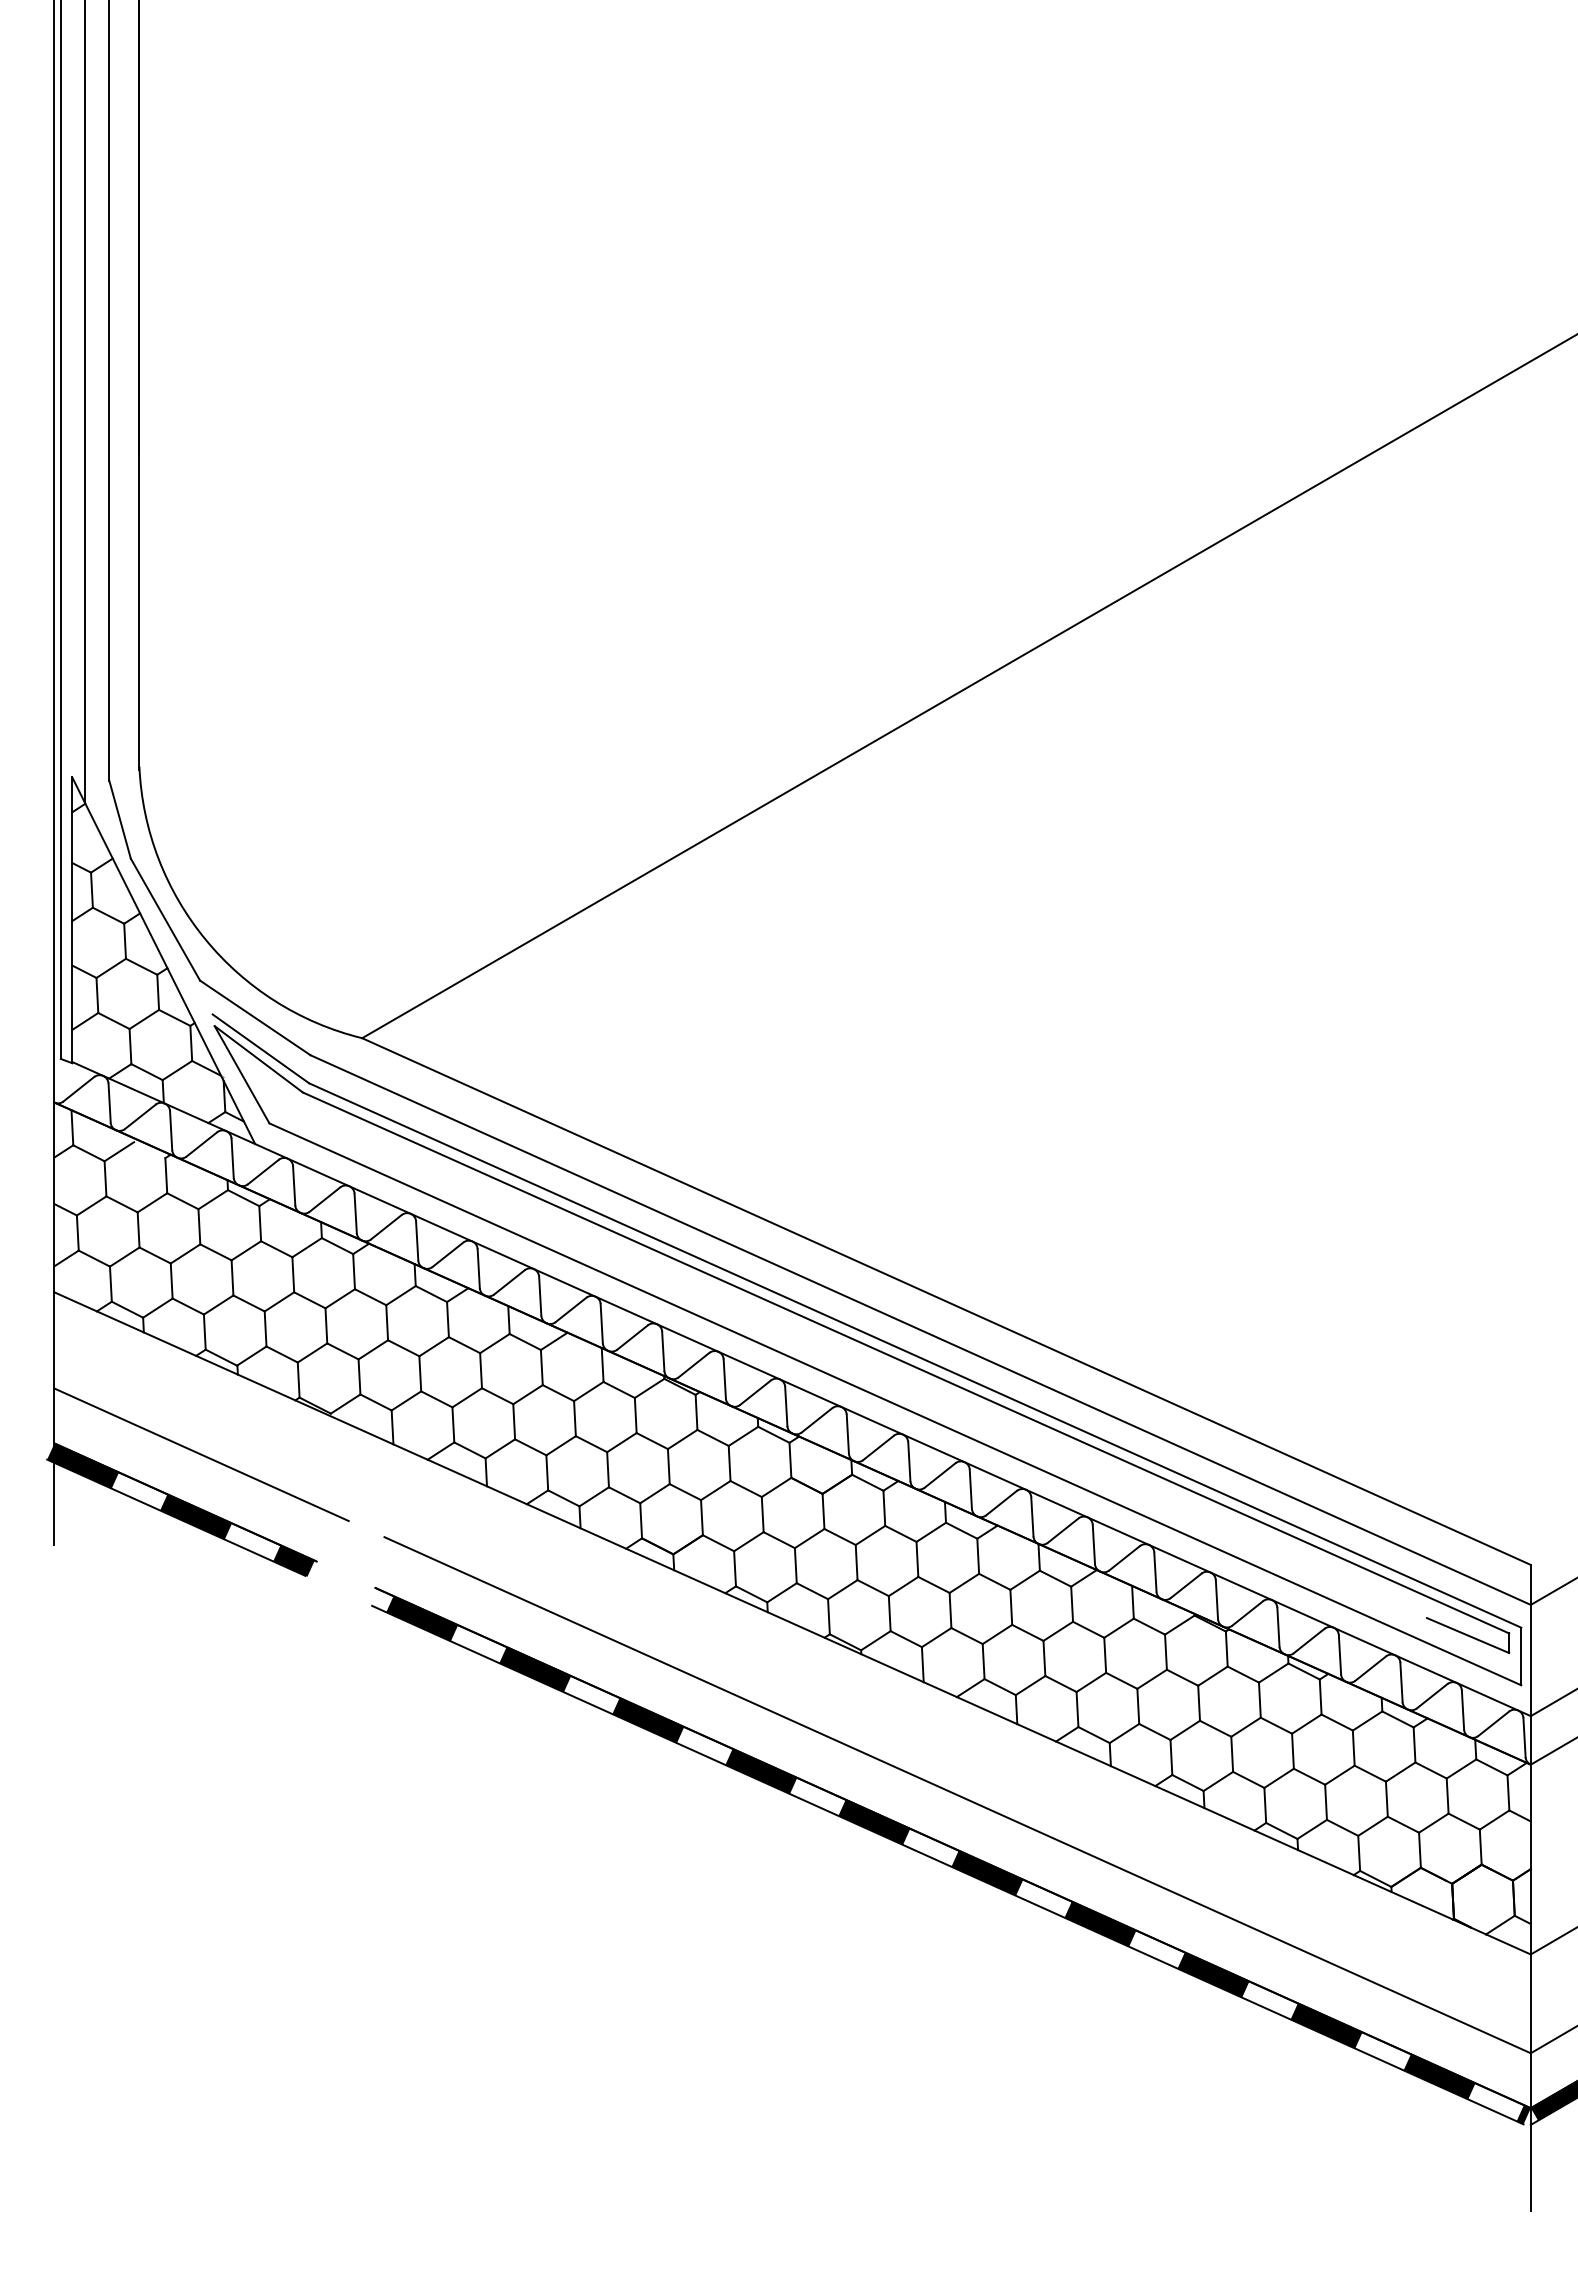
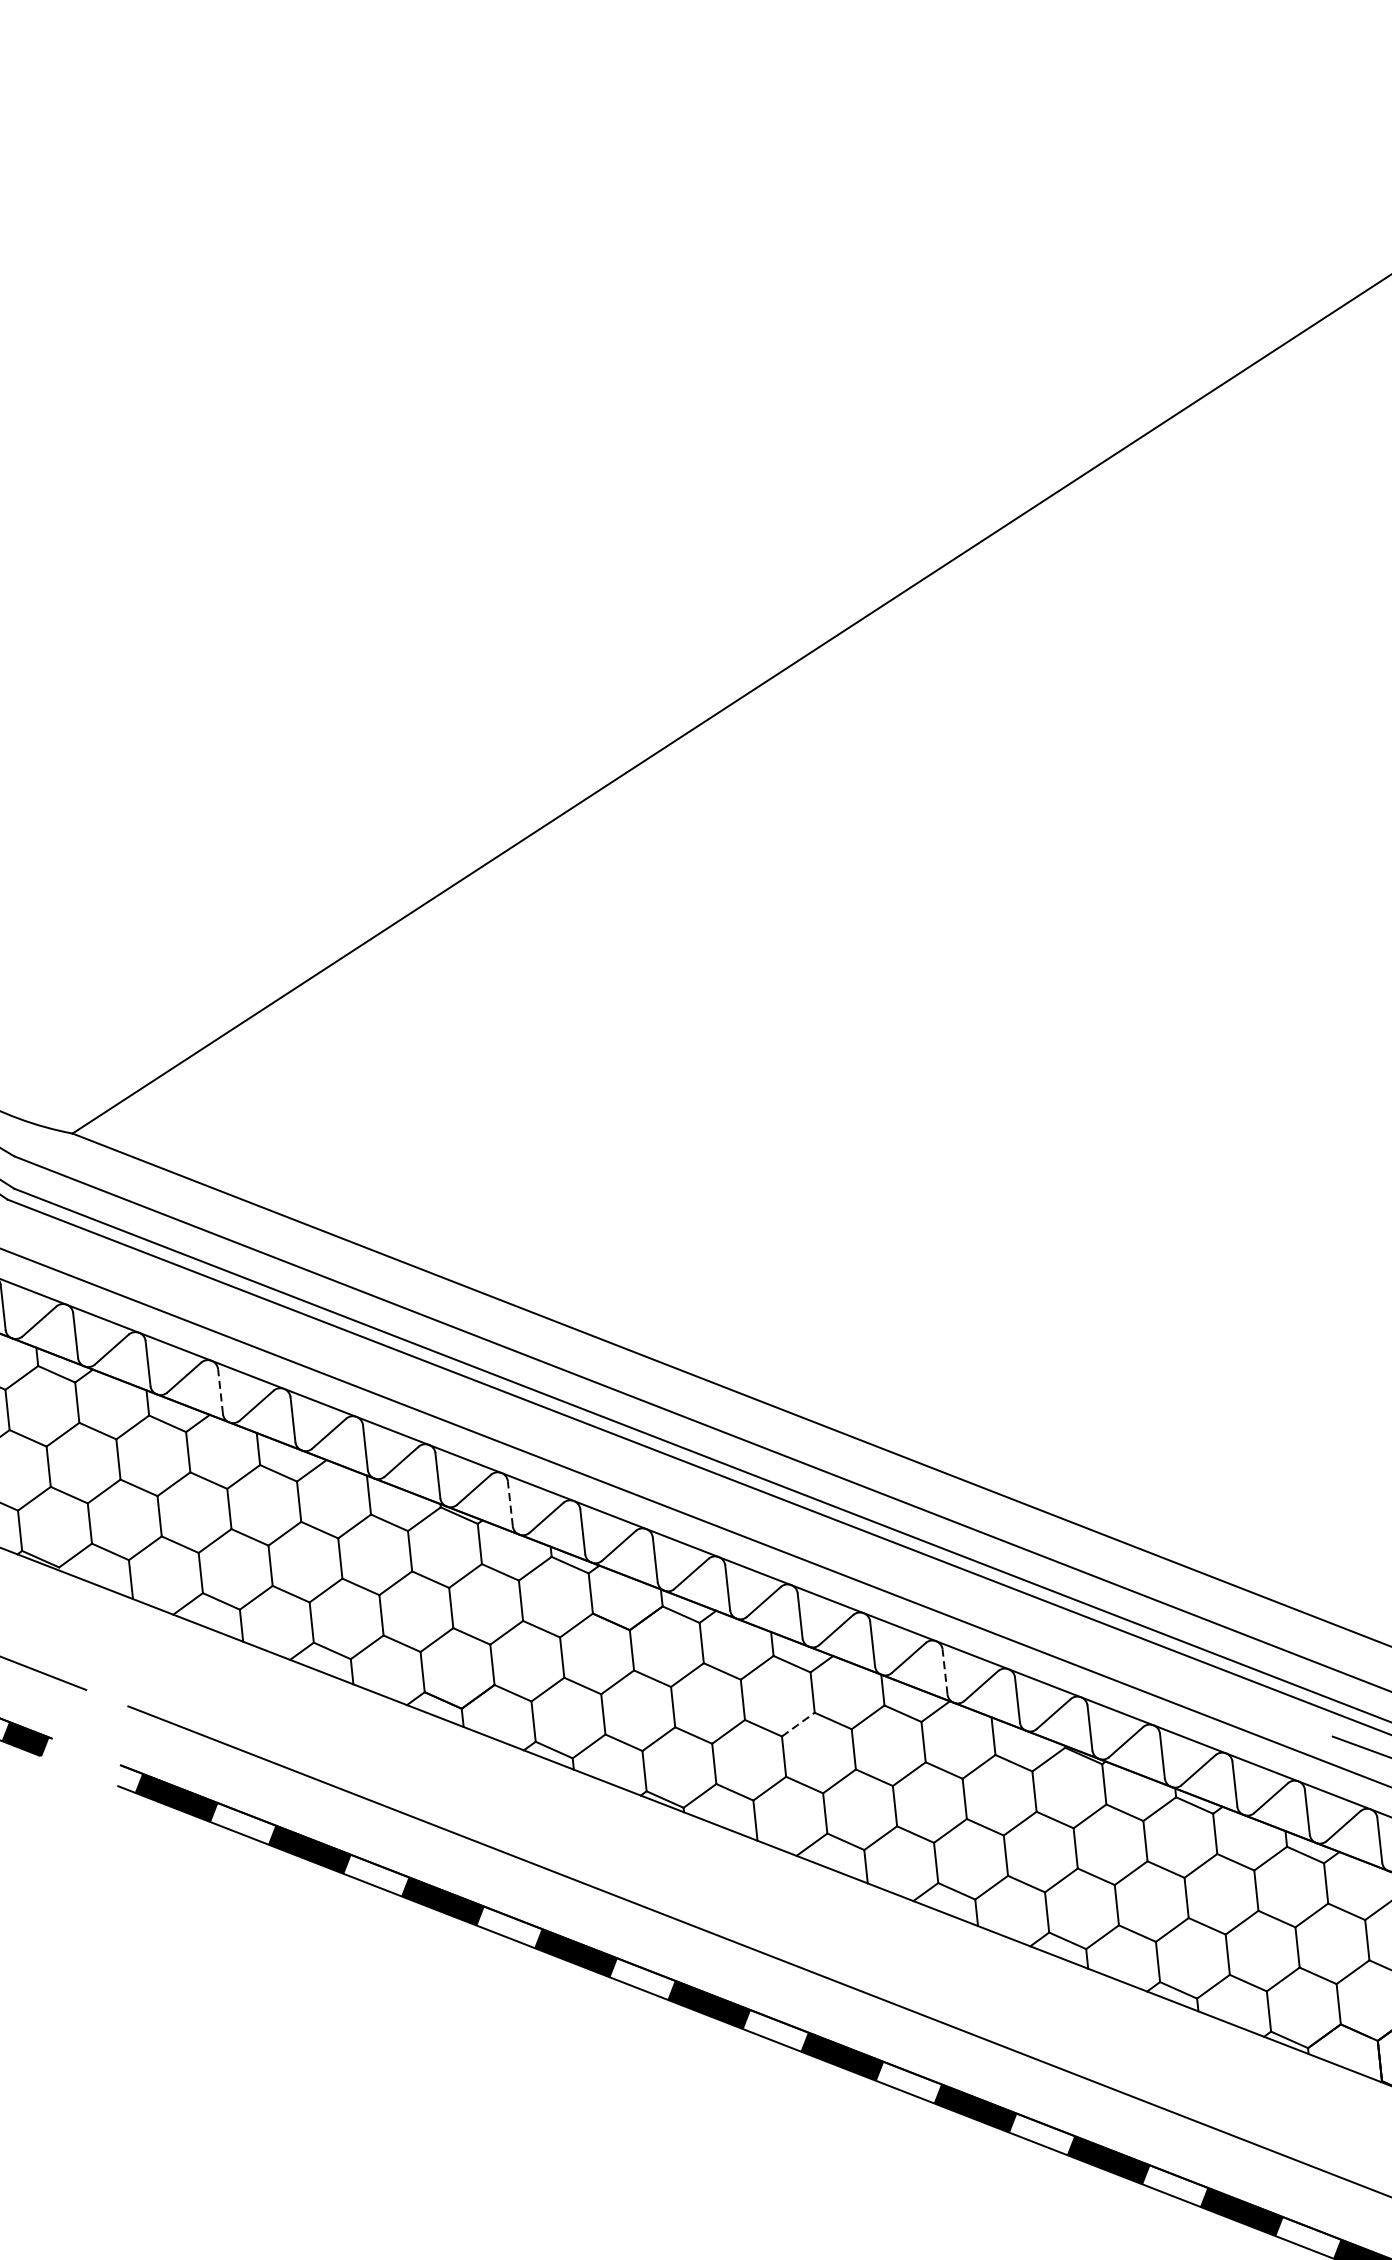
line: (478, 1268) -> (220, 1391), solid -> dashed
line: (724, 1378) -> (509, 1503), solid -> dashed
line: (1093, 1544) -> (944, 1672), solid -> dashed
line: (964, 1583) -> (798, 1724), solid -> dashed

